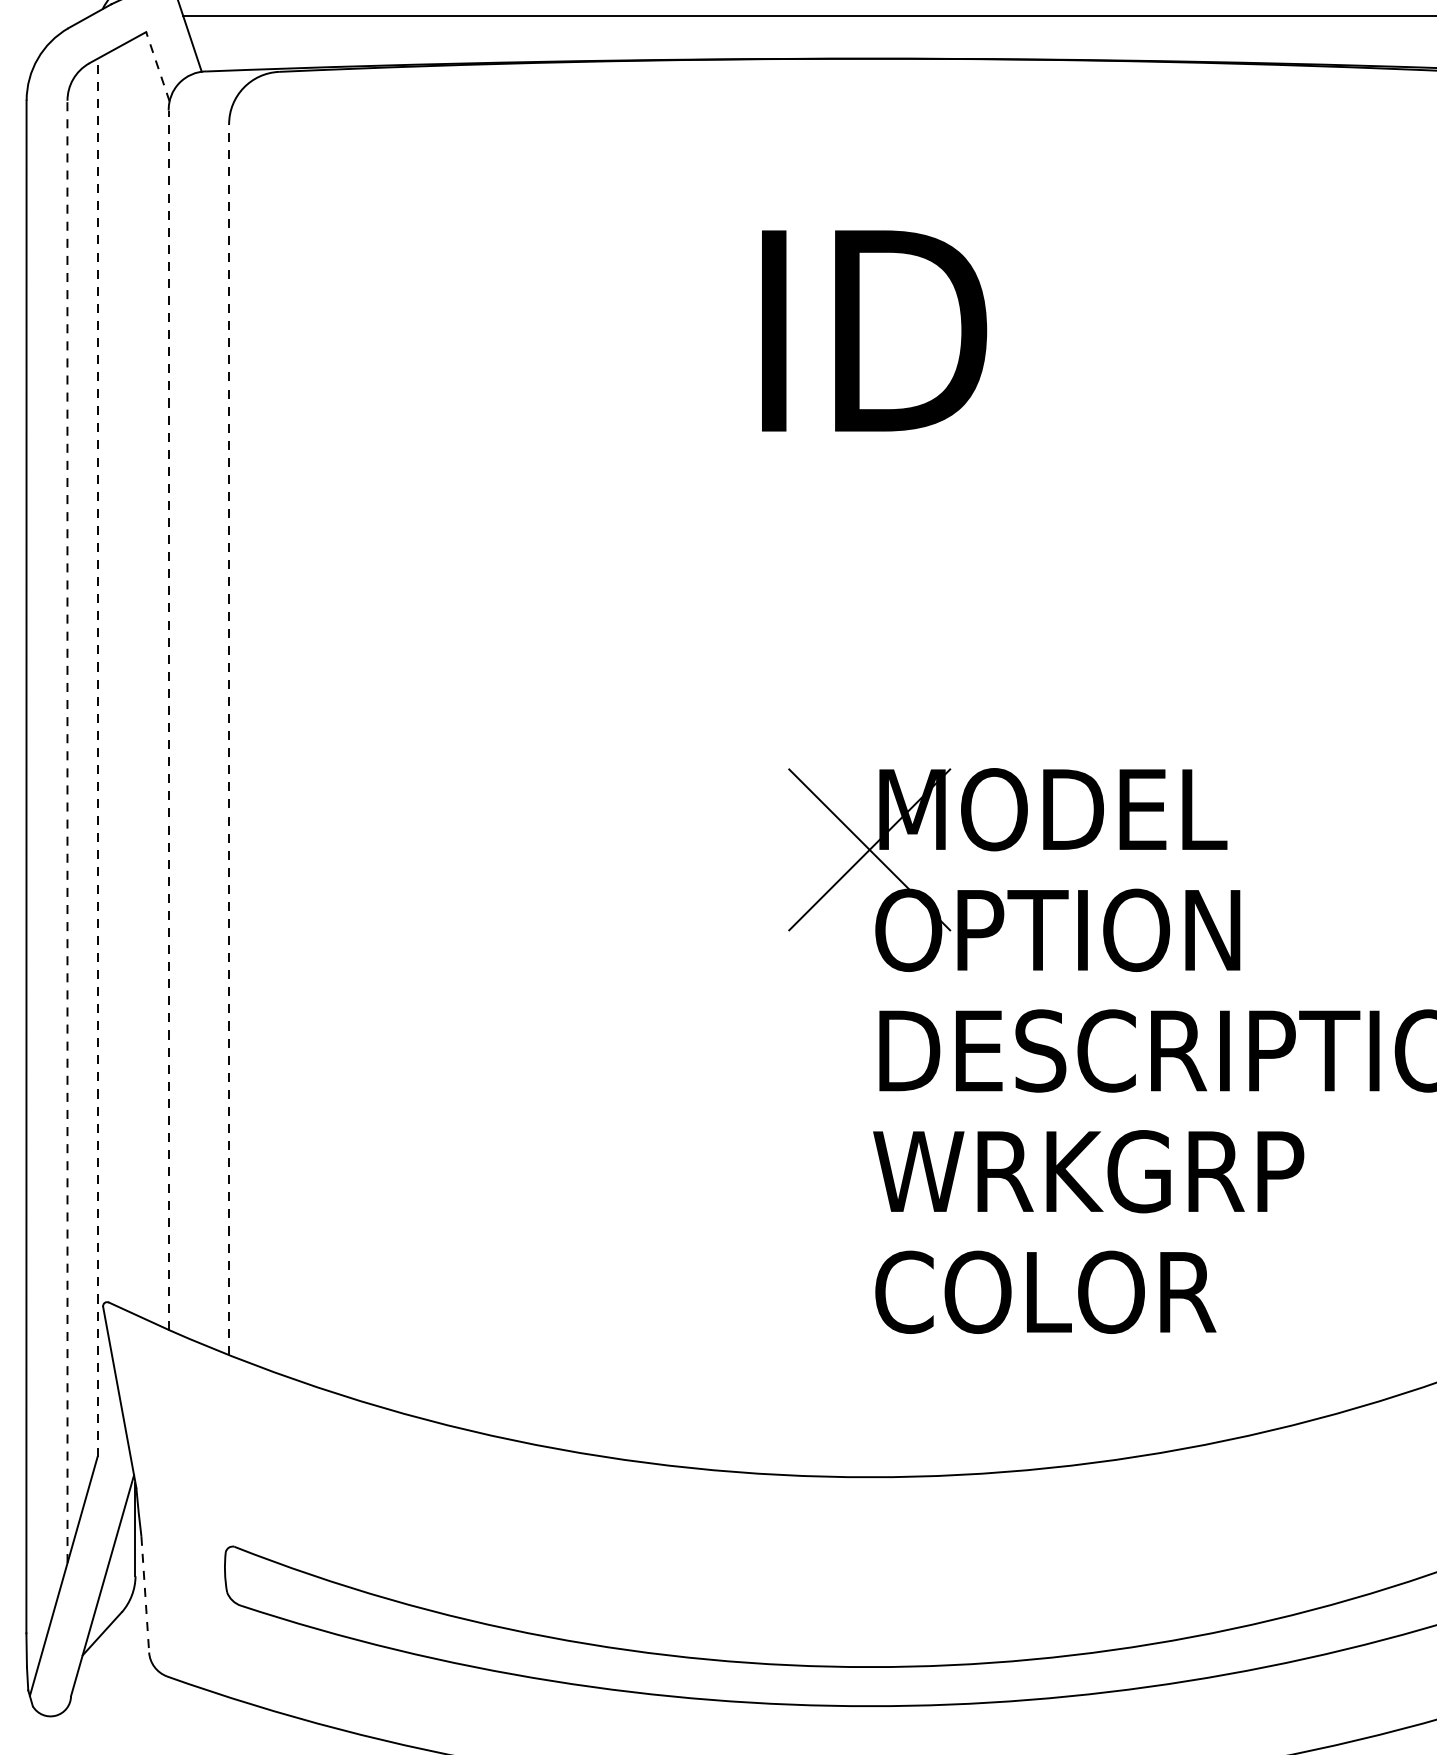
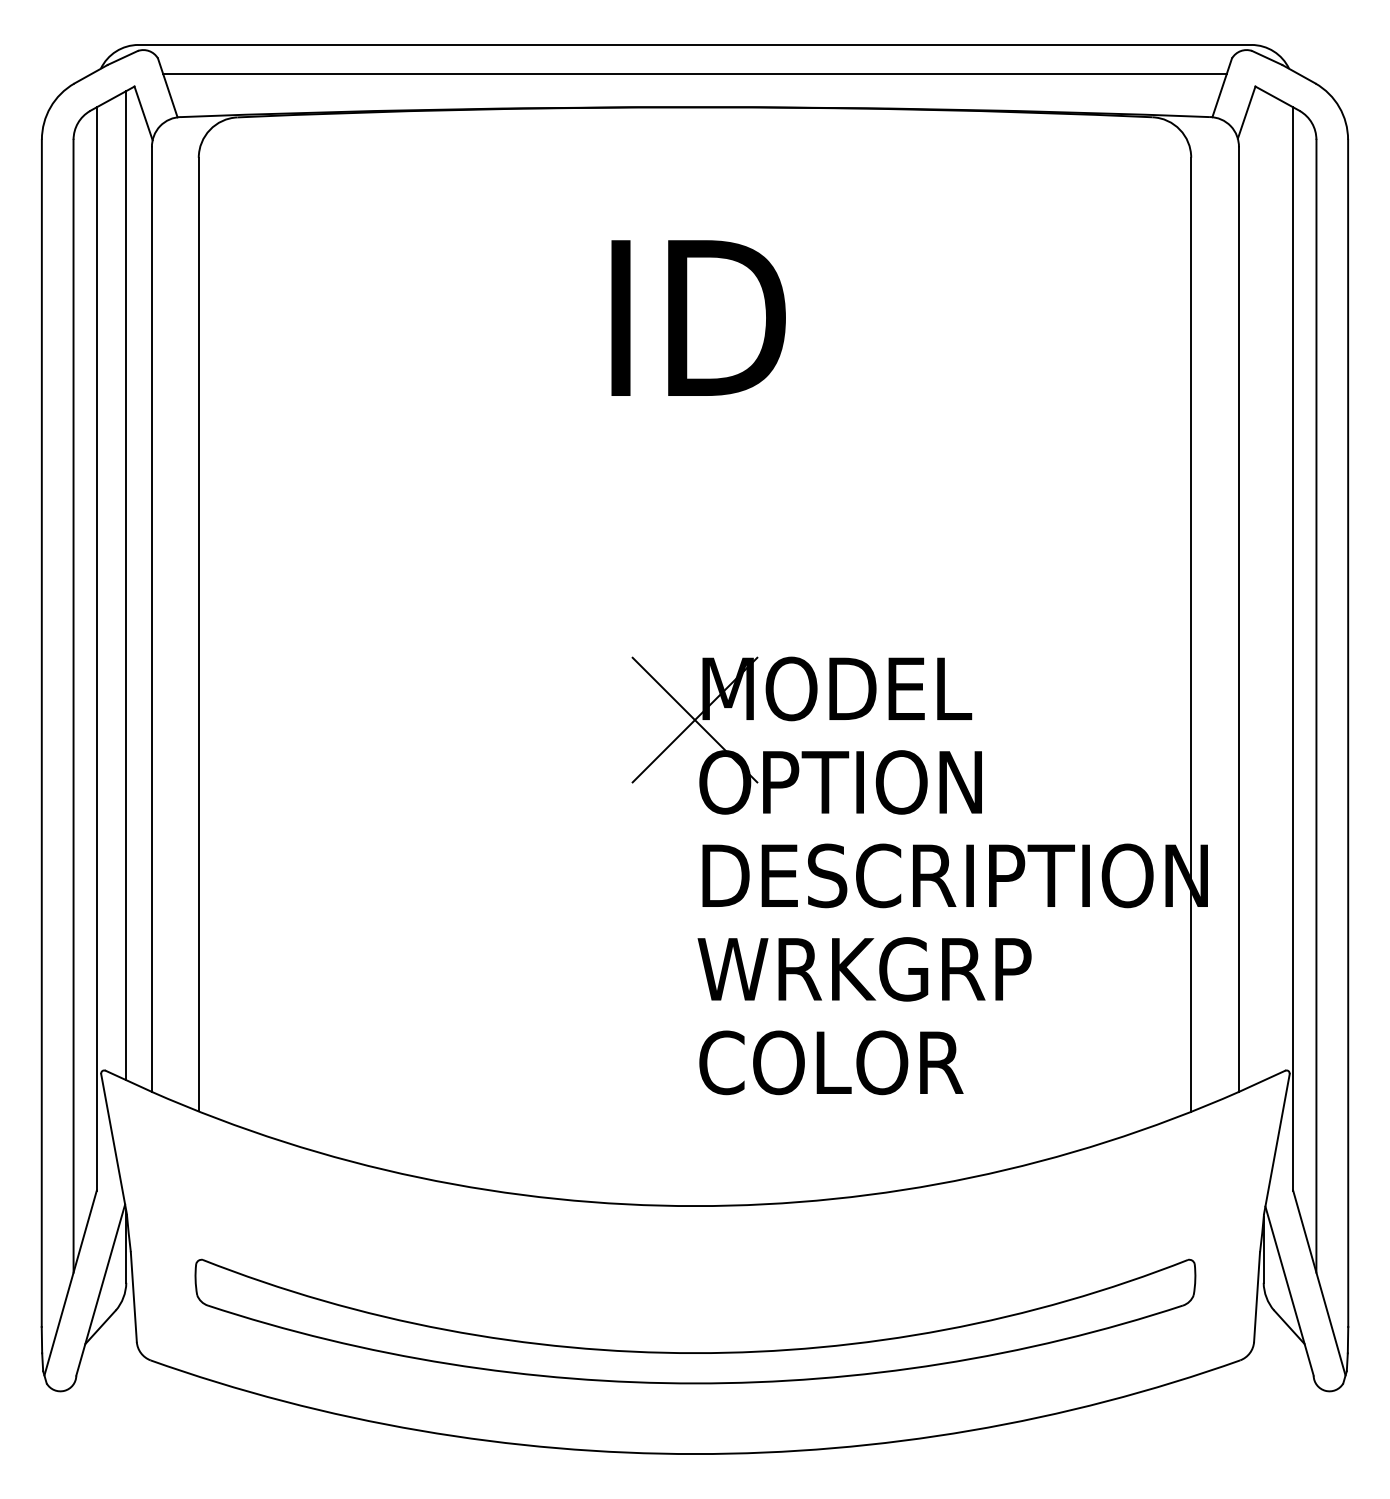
line: (157, 65) -> (143, 112), dashed -> solid
line: (135, 676) -> (126, 585), added
line: (168, 720) -> (151, 619), dashed -> solid
line: (228, 739) -> (198, 634), dashed -> solid
line: (97, 757) -> (96, 648), dashed -> solid
line: (67, 831) -> (73, 705), dashed -> solid
line: (144, 1595) -> (133, 1297), dashed -> solid

